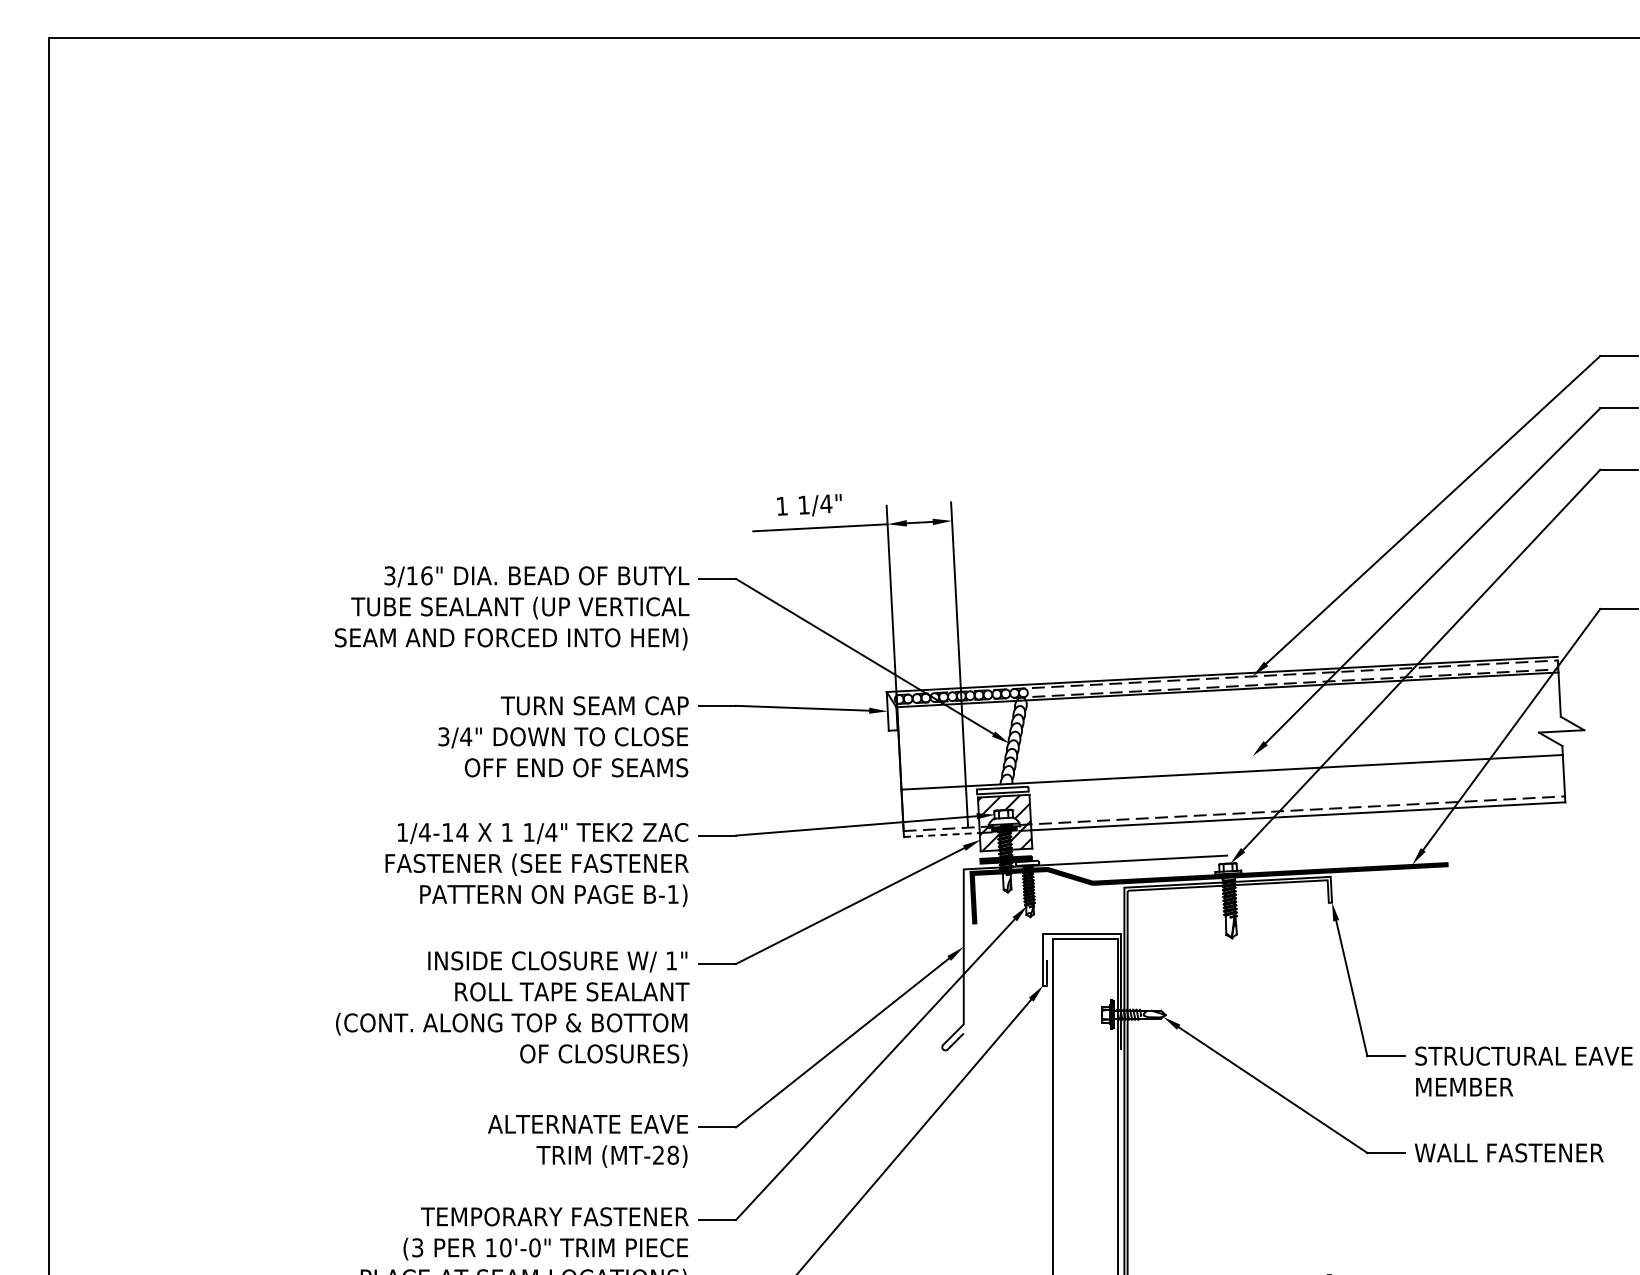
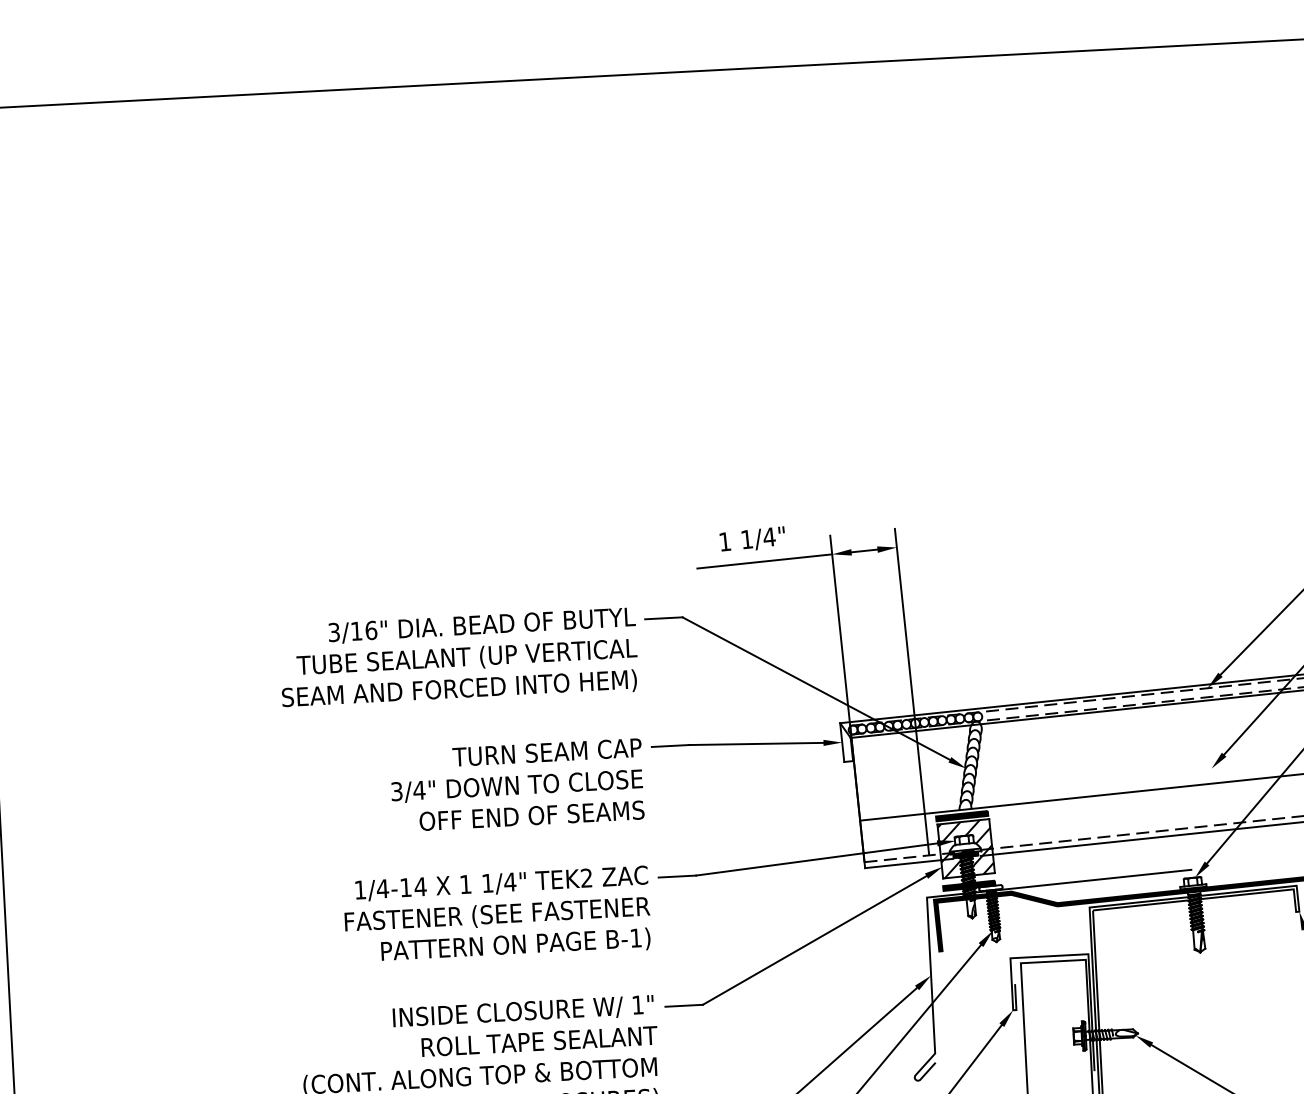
fill: (1002, 790) -> (961, 816), added
line: (941, 835) -> (902, 864), dashed -> solid

